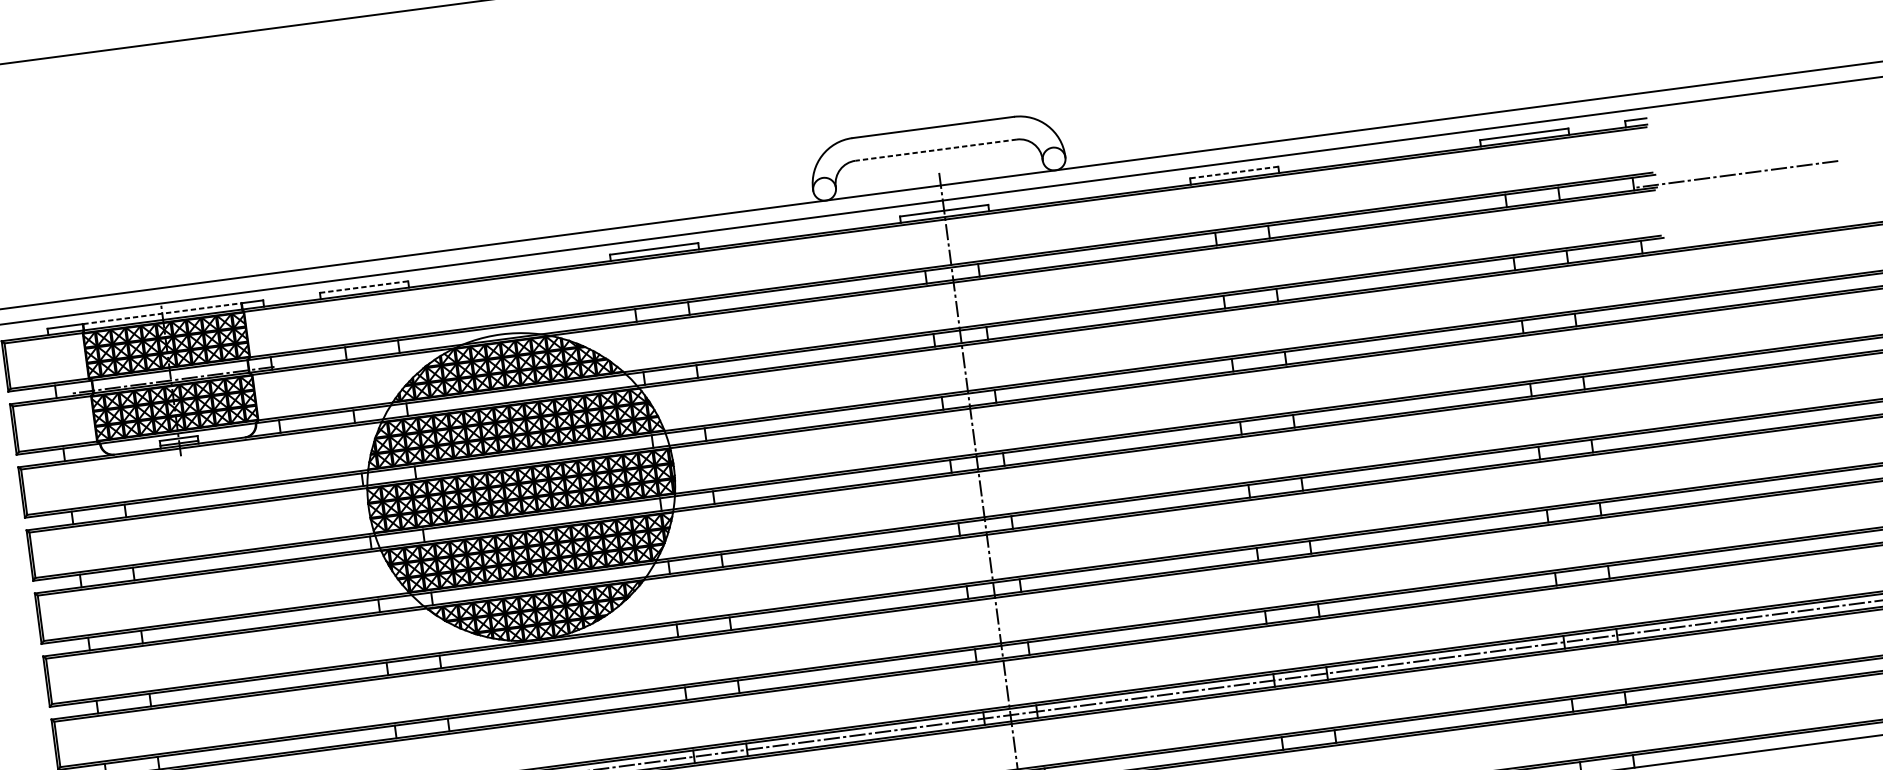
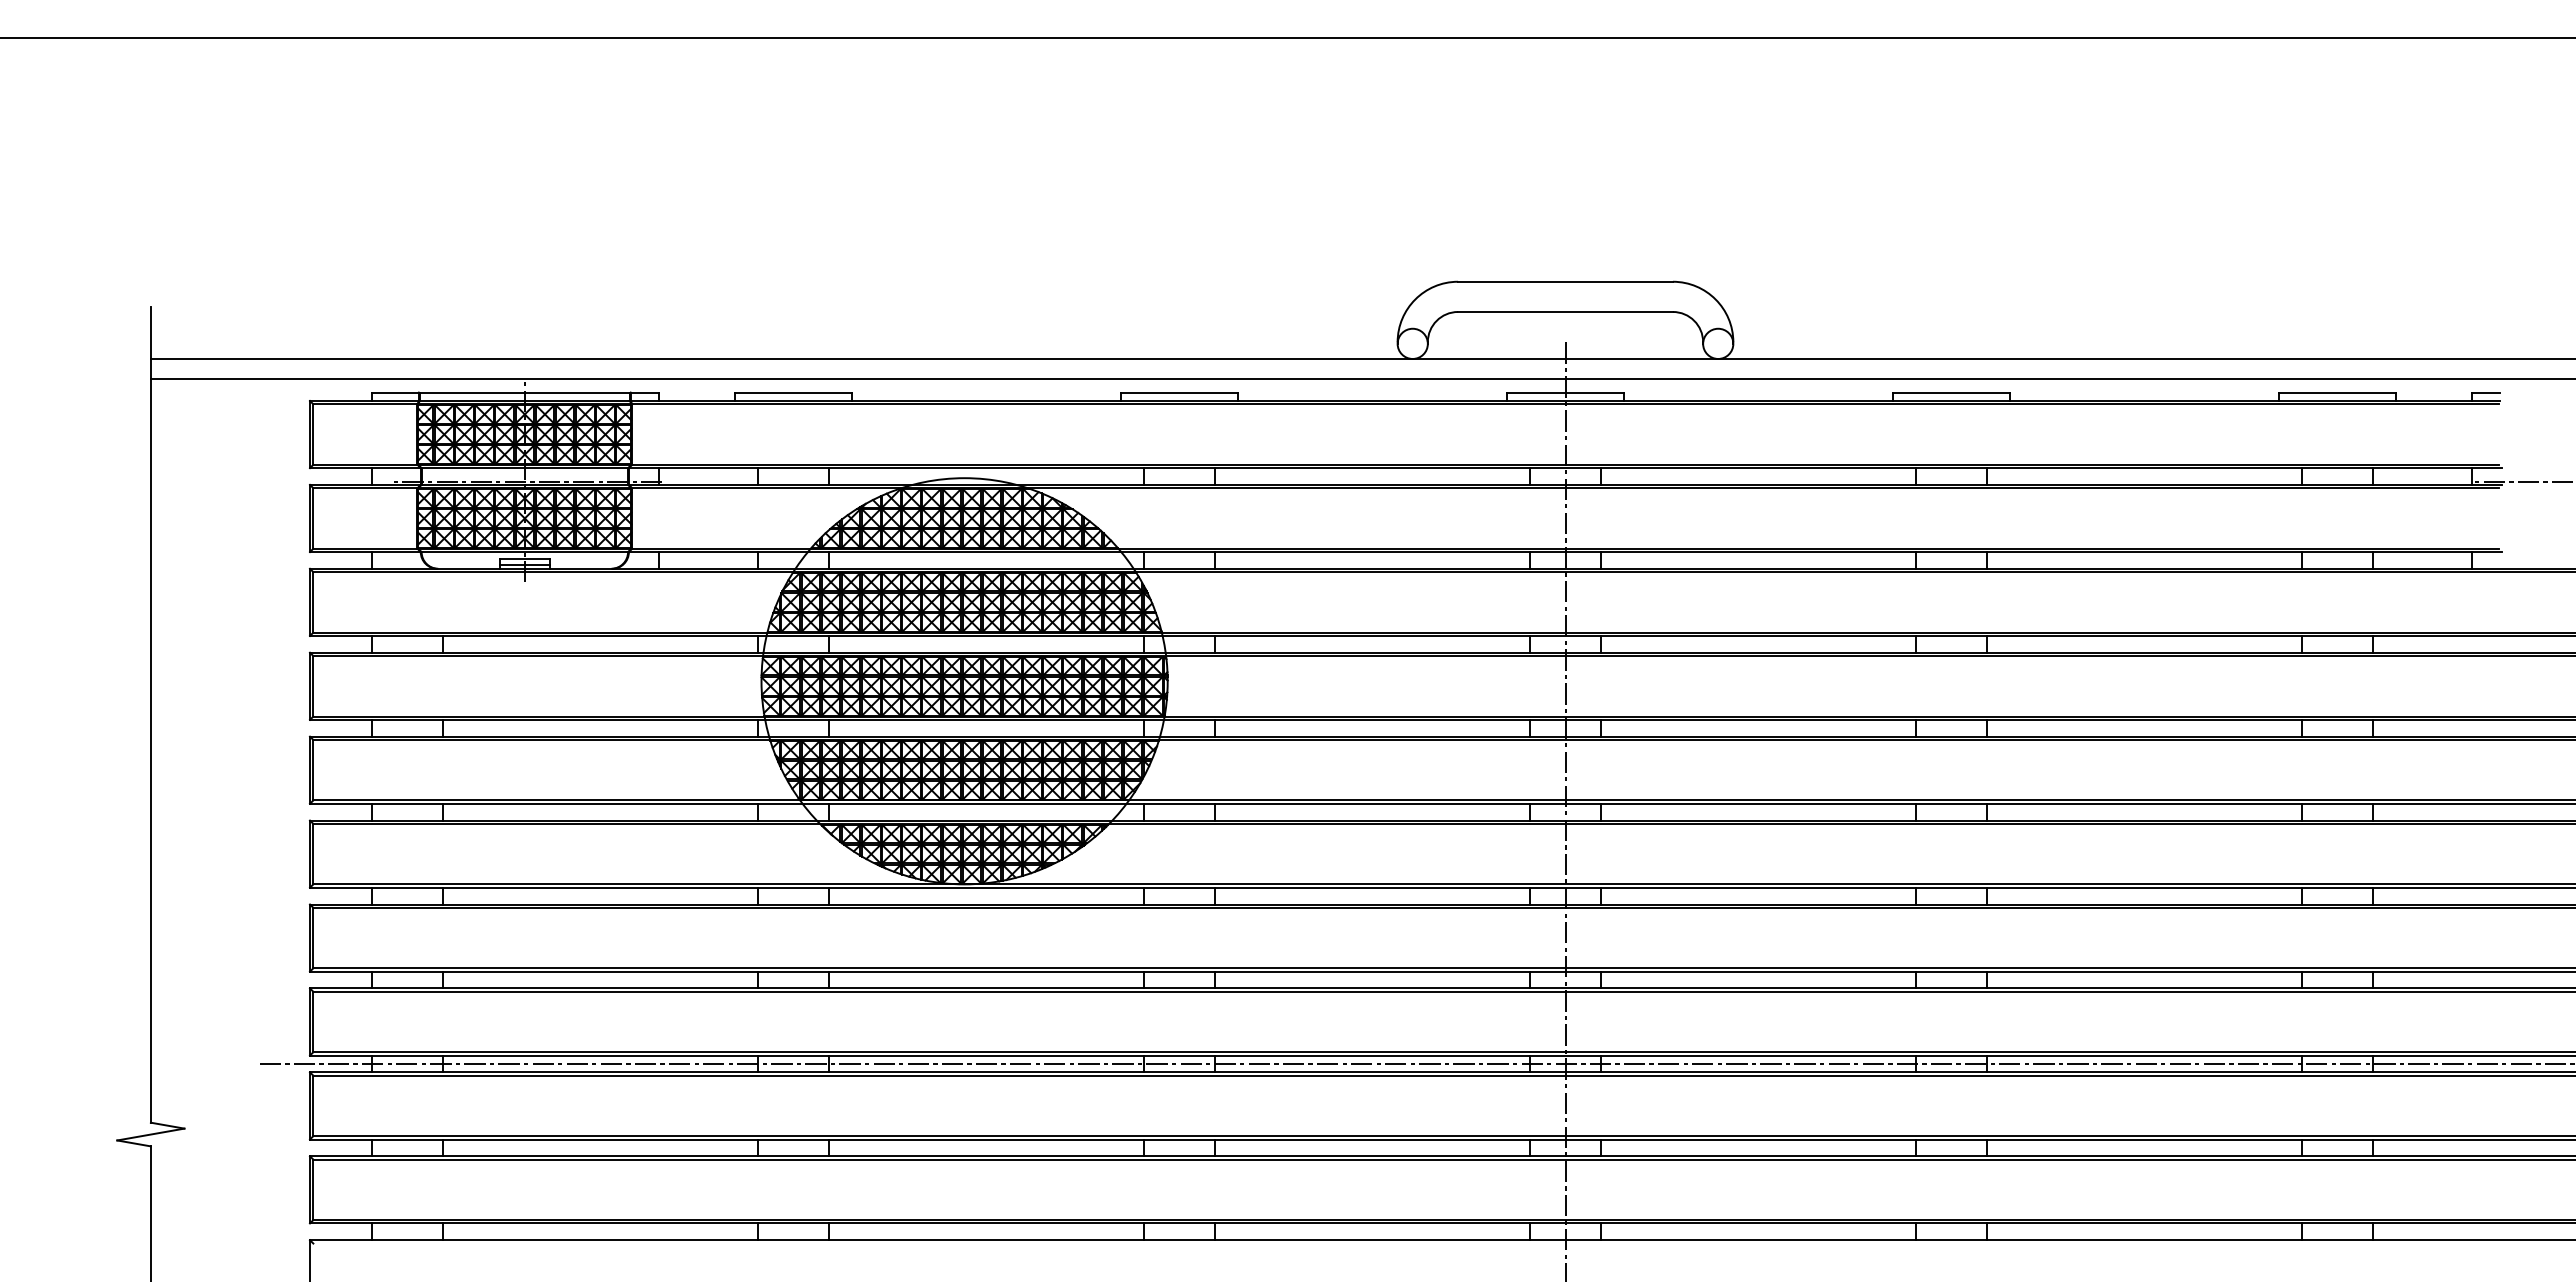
line: (935, 149) -> (1564, 311), dashed -> solid
line: (1234, 172) -> (1951, 392), dashed -> solid
line: (364, 287) -> (793, 392), dashed -> solid
line: (162, 313) -> (525, 392), dashed -> solid

